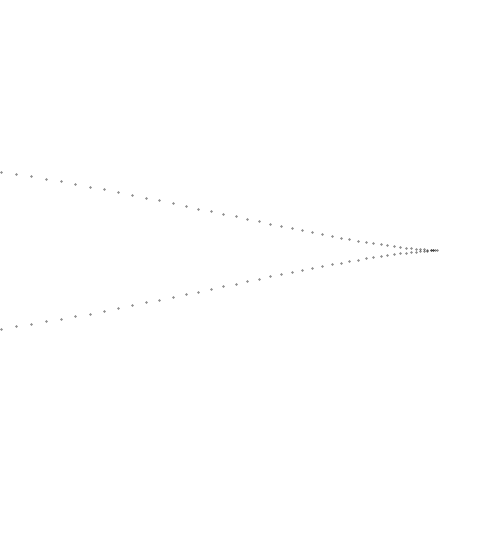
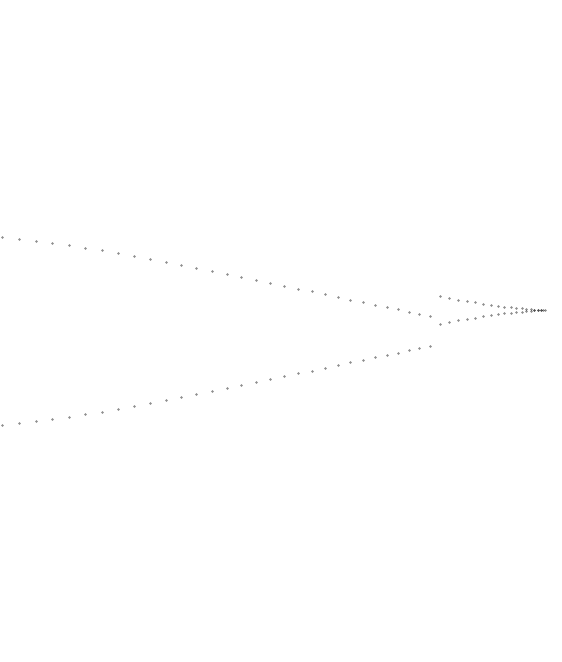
part: (389, 250) -> (492, 310), moved

